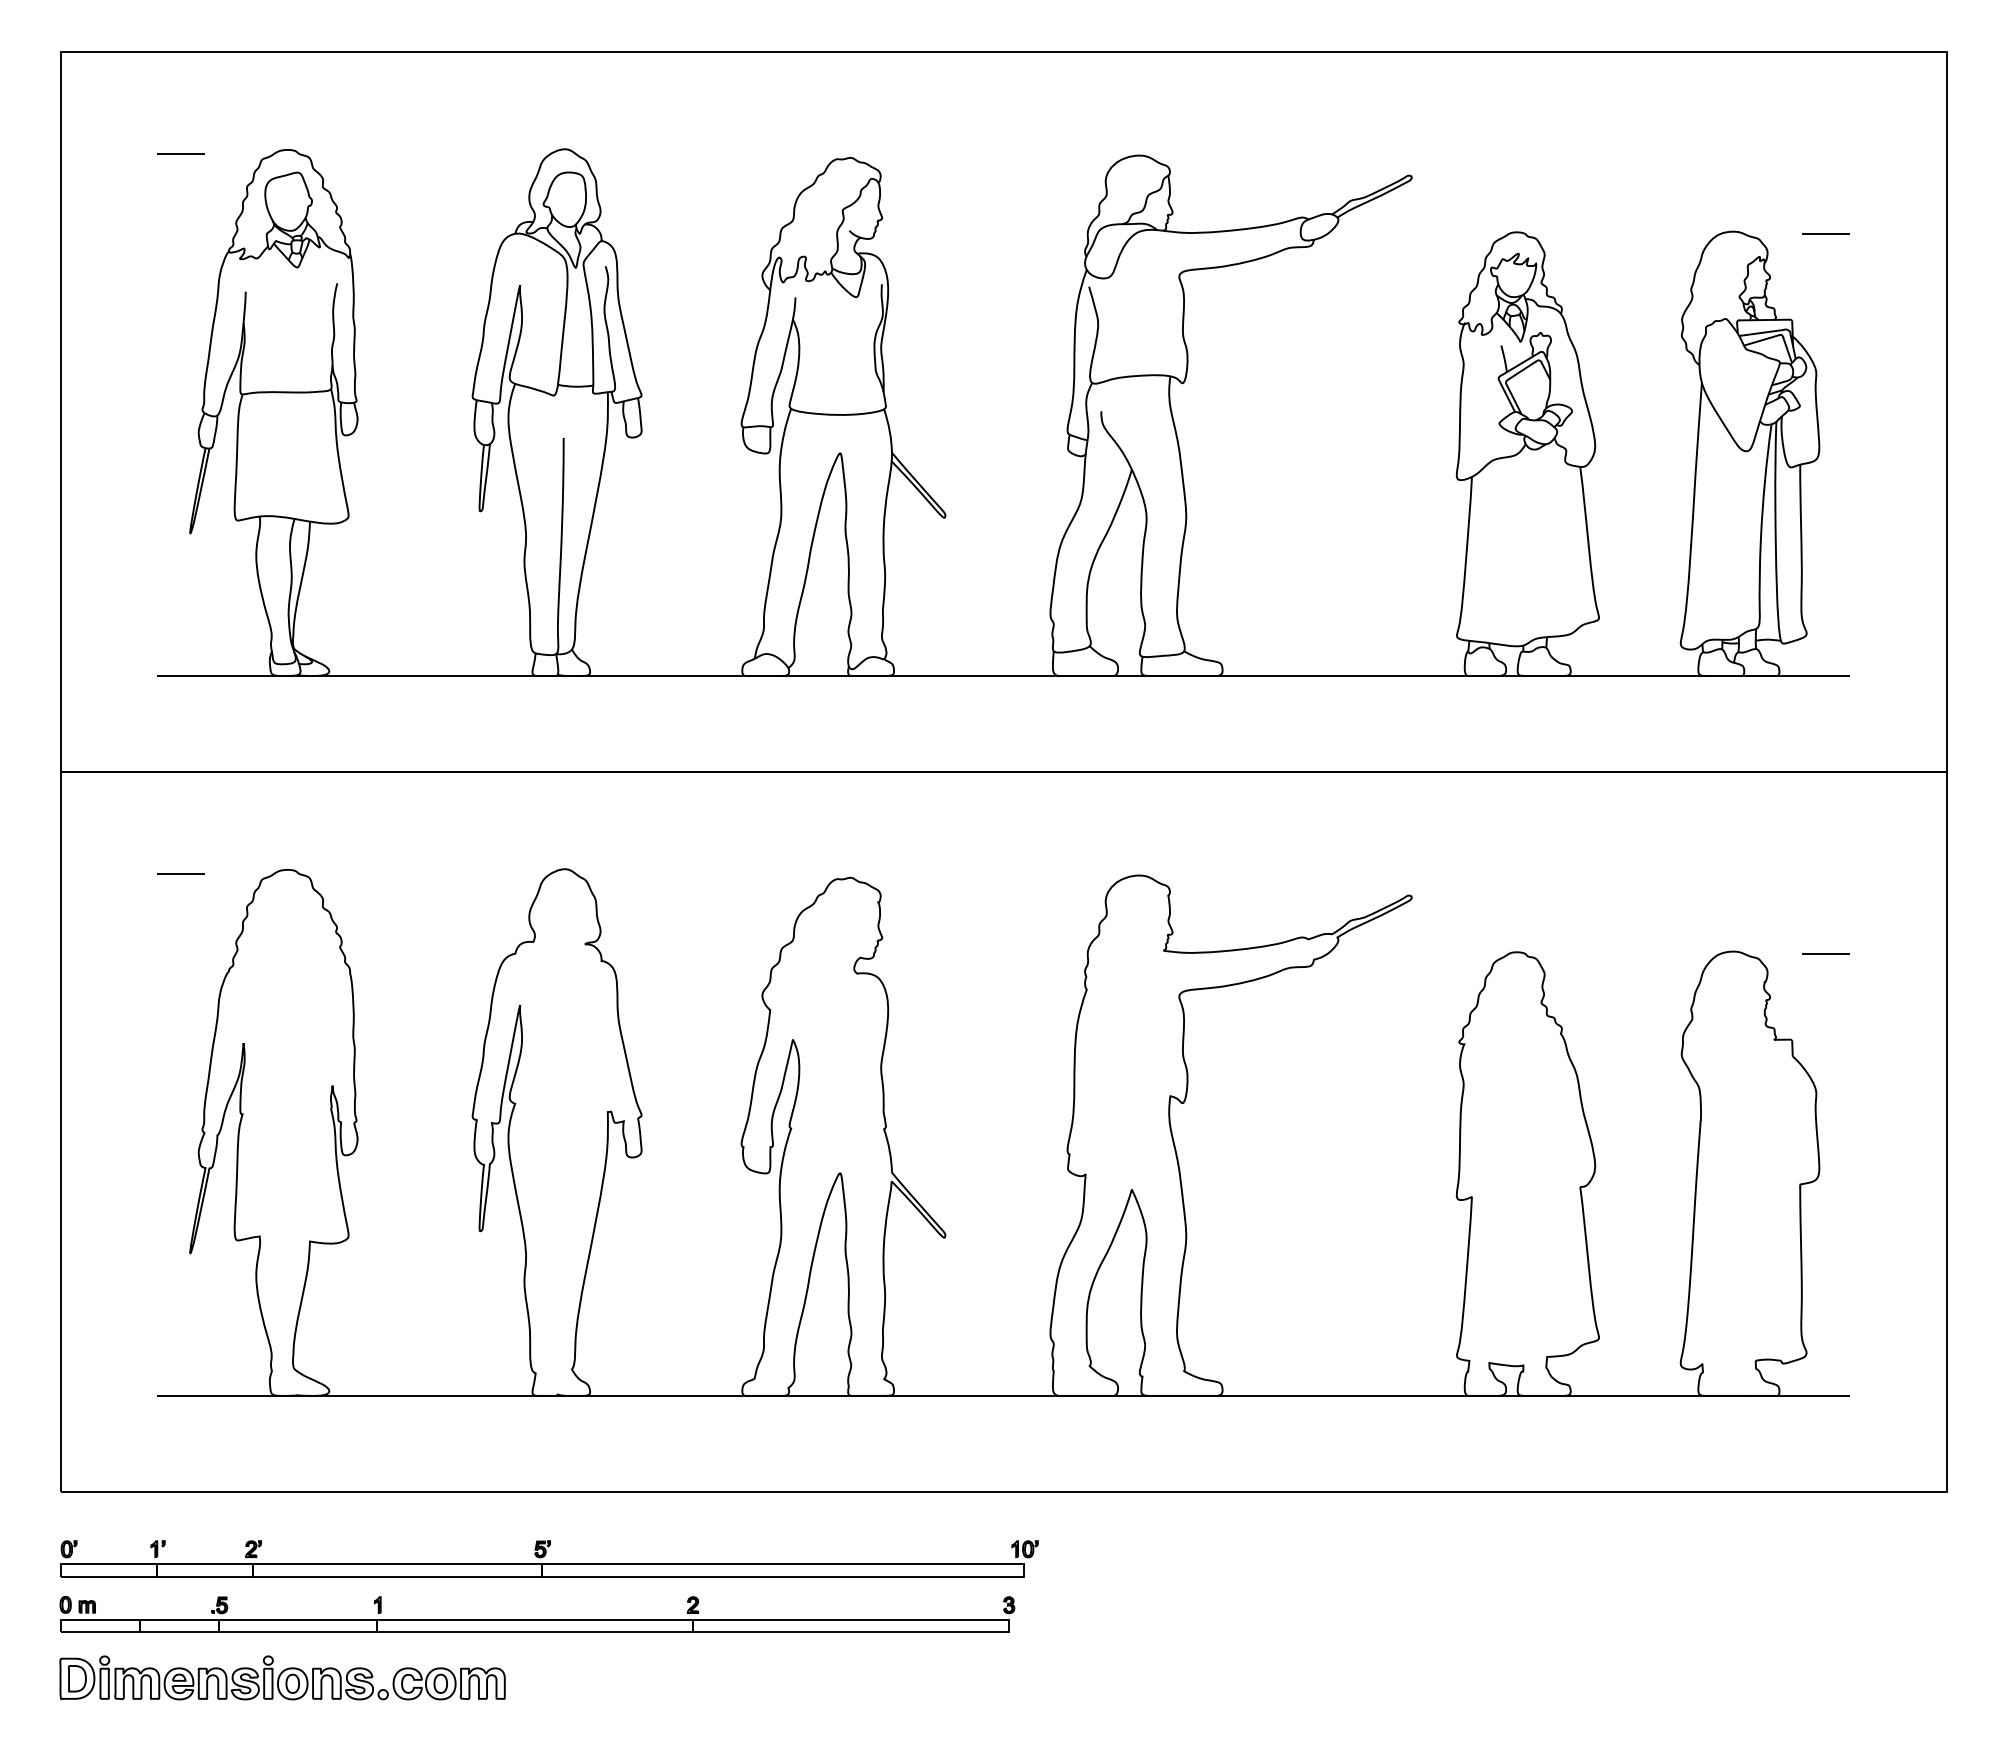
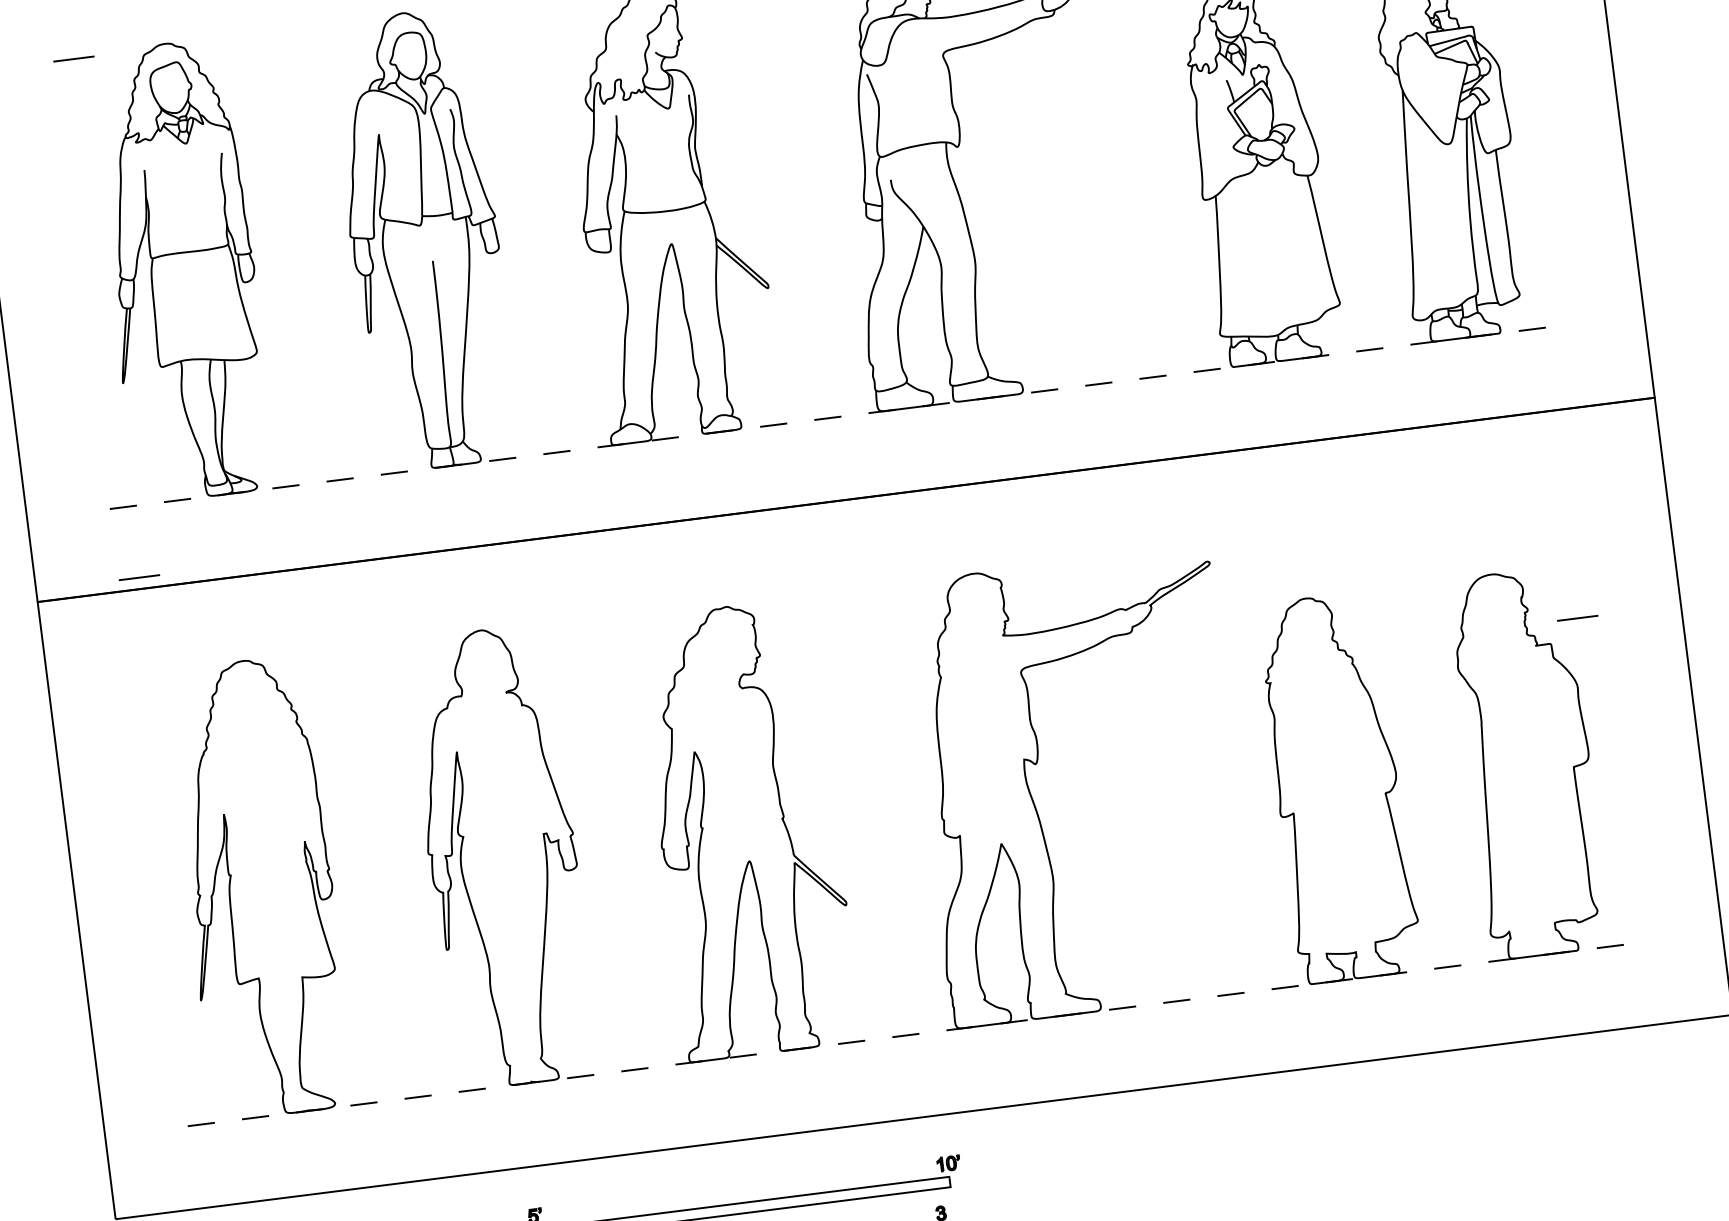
line: (1003, 675) -> (835, 416), solid -> dashed
line: (180, 873) -> (139, 577), moved
line: (1825, 953) -> (1576, 617), moved
line: (1003, 1395) -> (913, 1034), solid -> dashed

